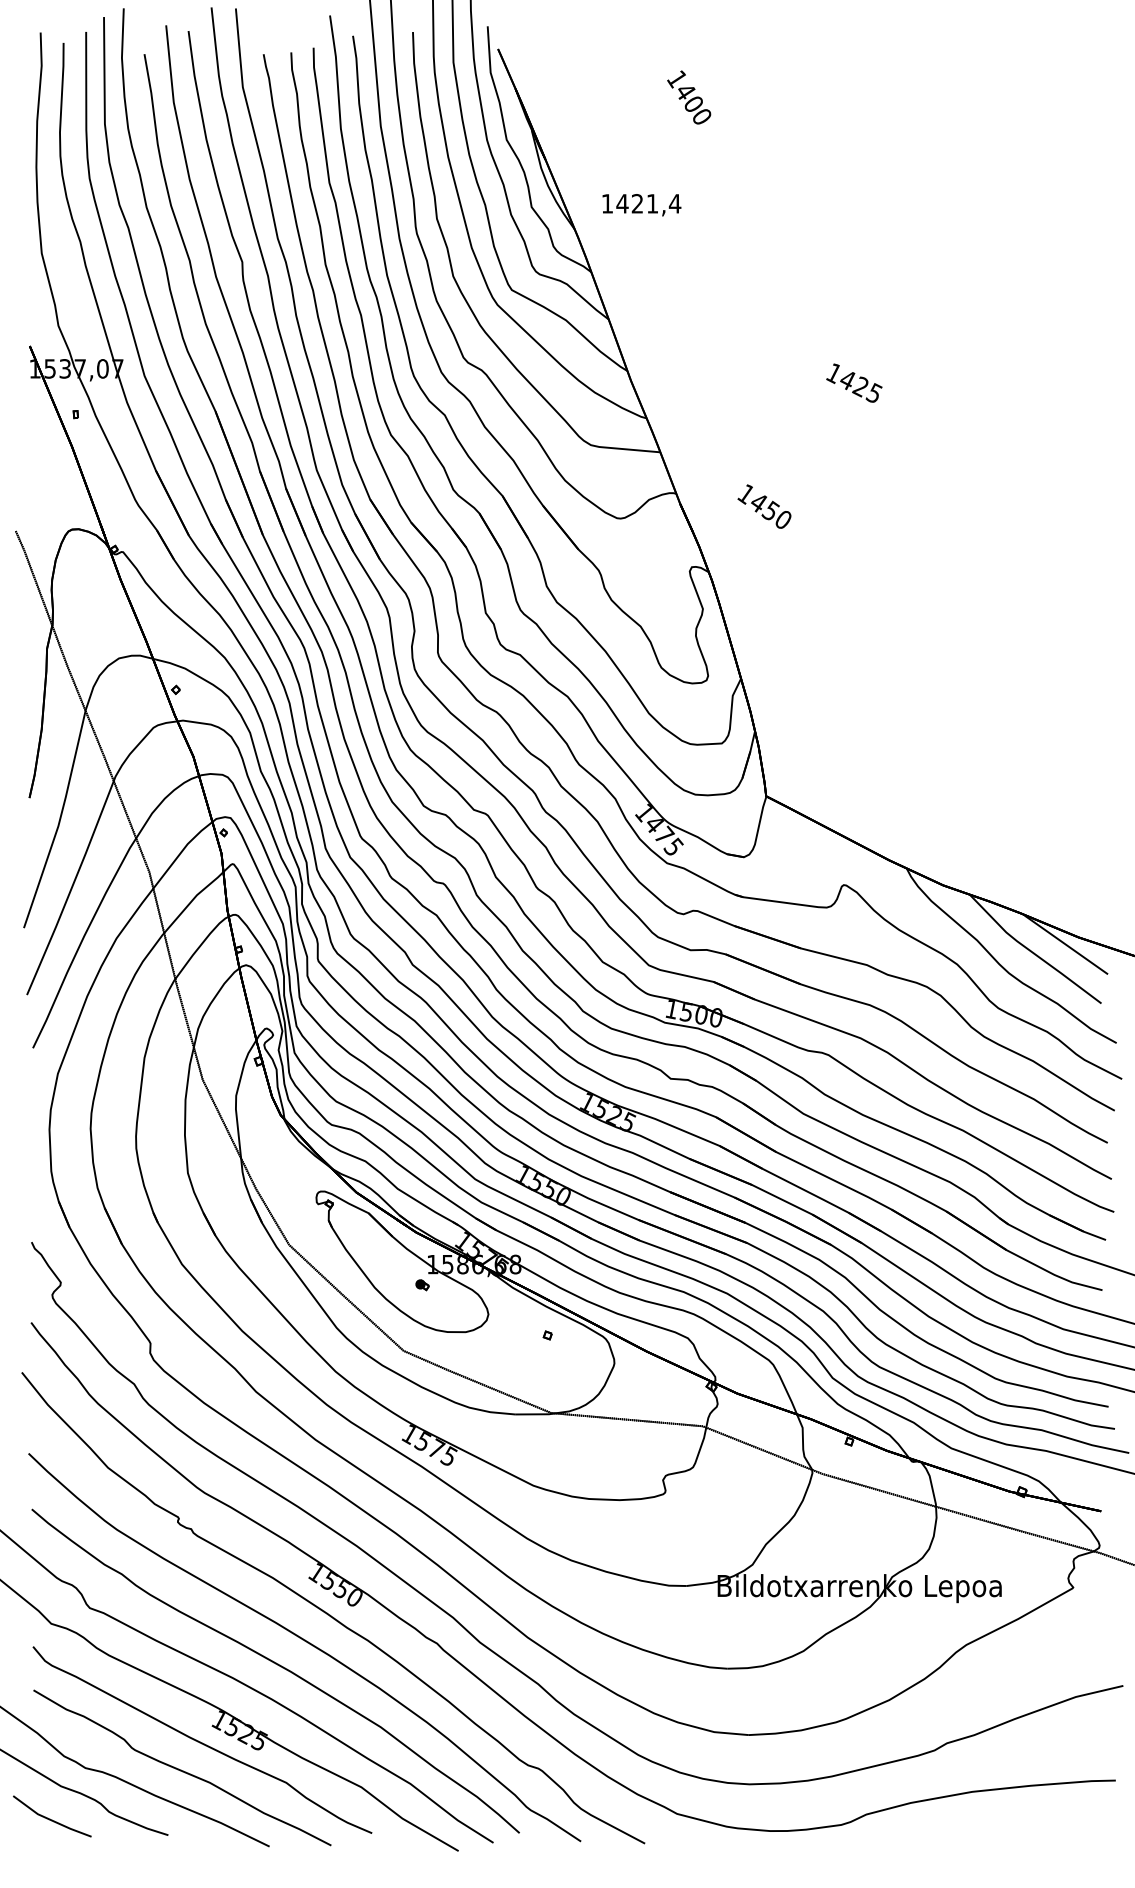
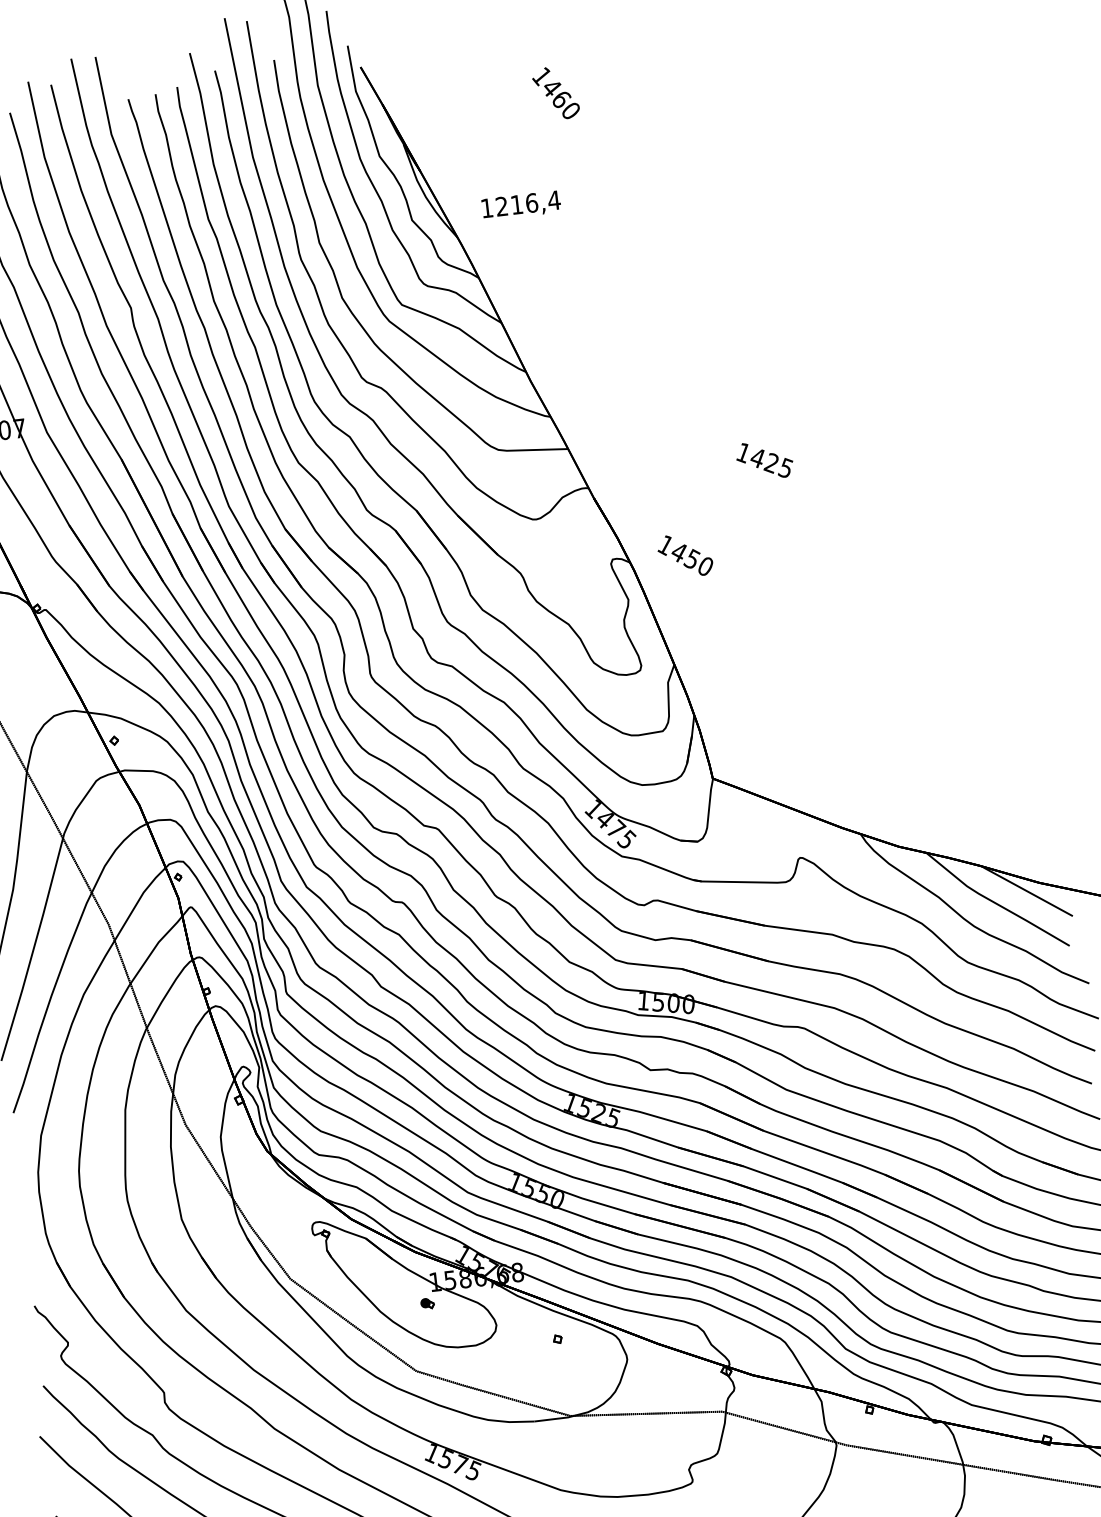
text: (694, 104) -> (562, 99), 1400 -> 1460
text: (637, 203) -> (516, 204), 1421,4 -> 1216,4
text: (854, 382) -> (764, 459), moved
text: (764, 506) -> (685, 555), moved

